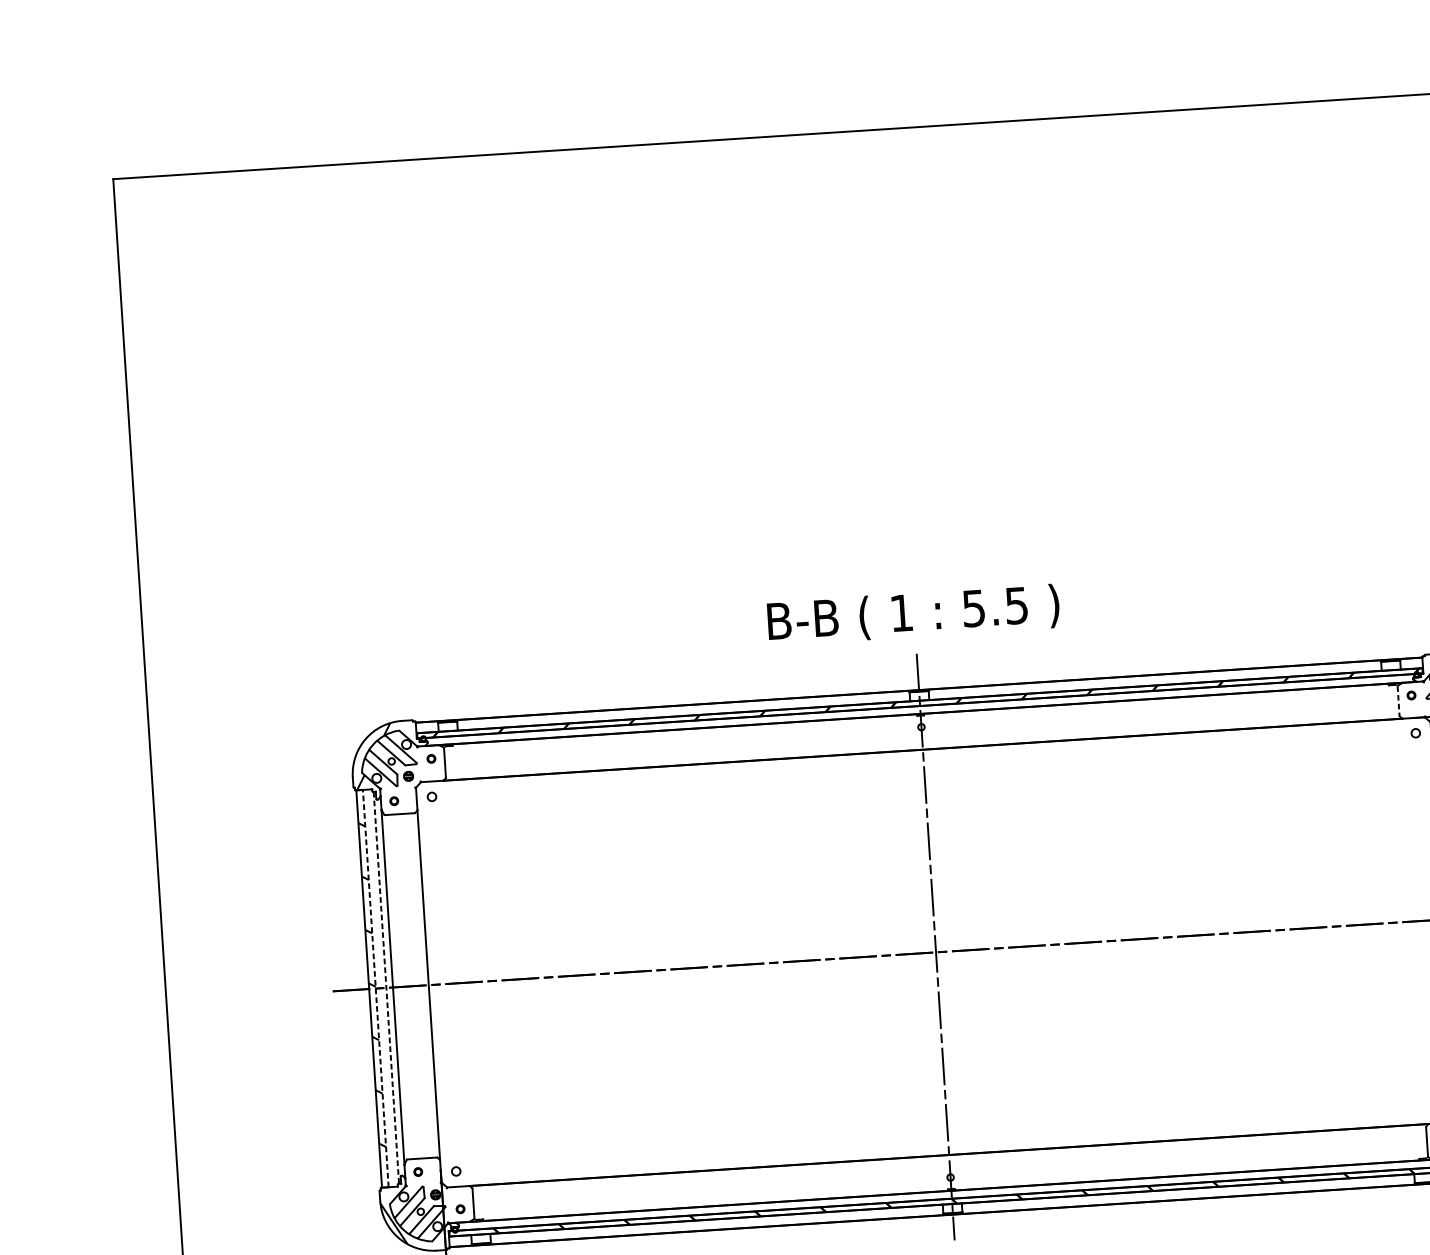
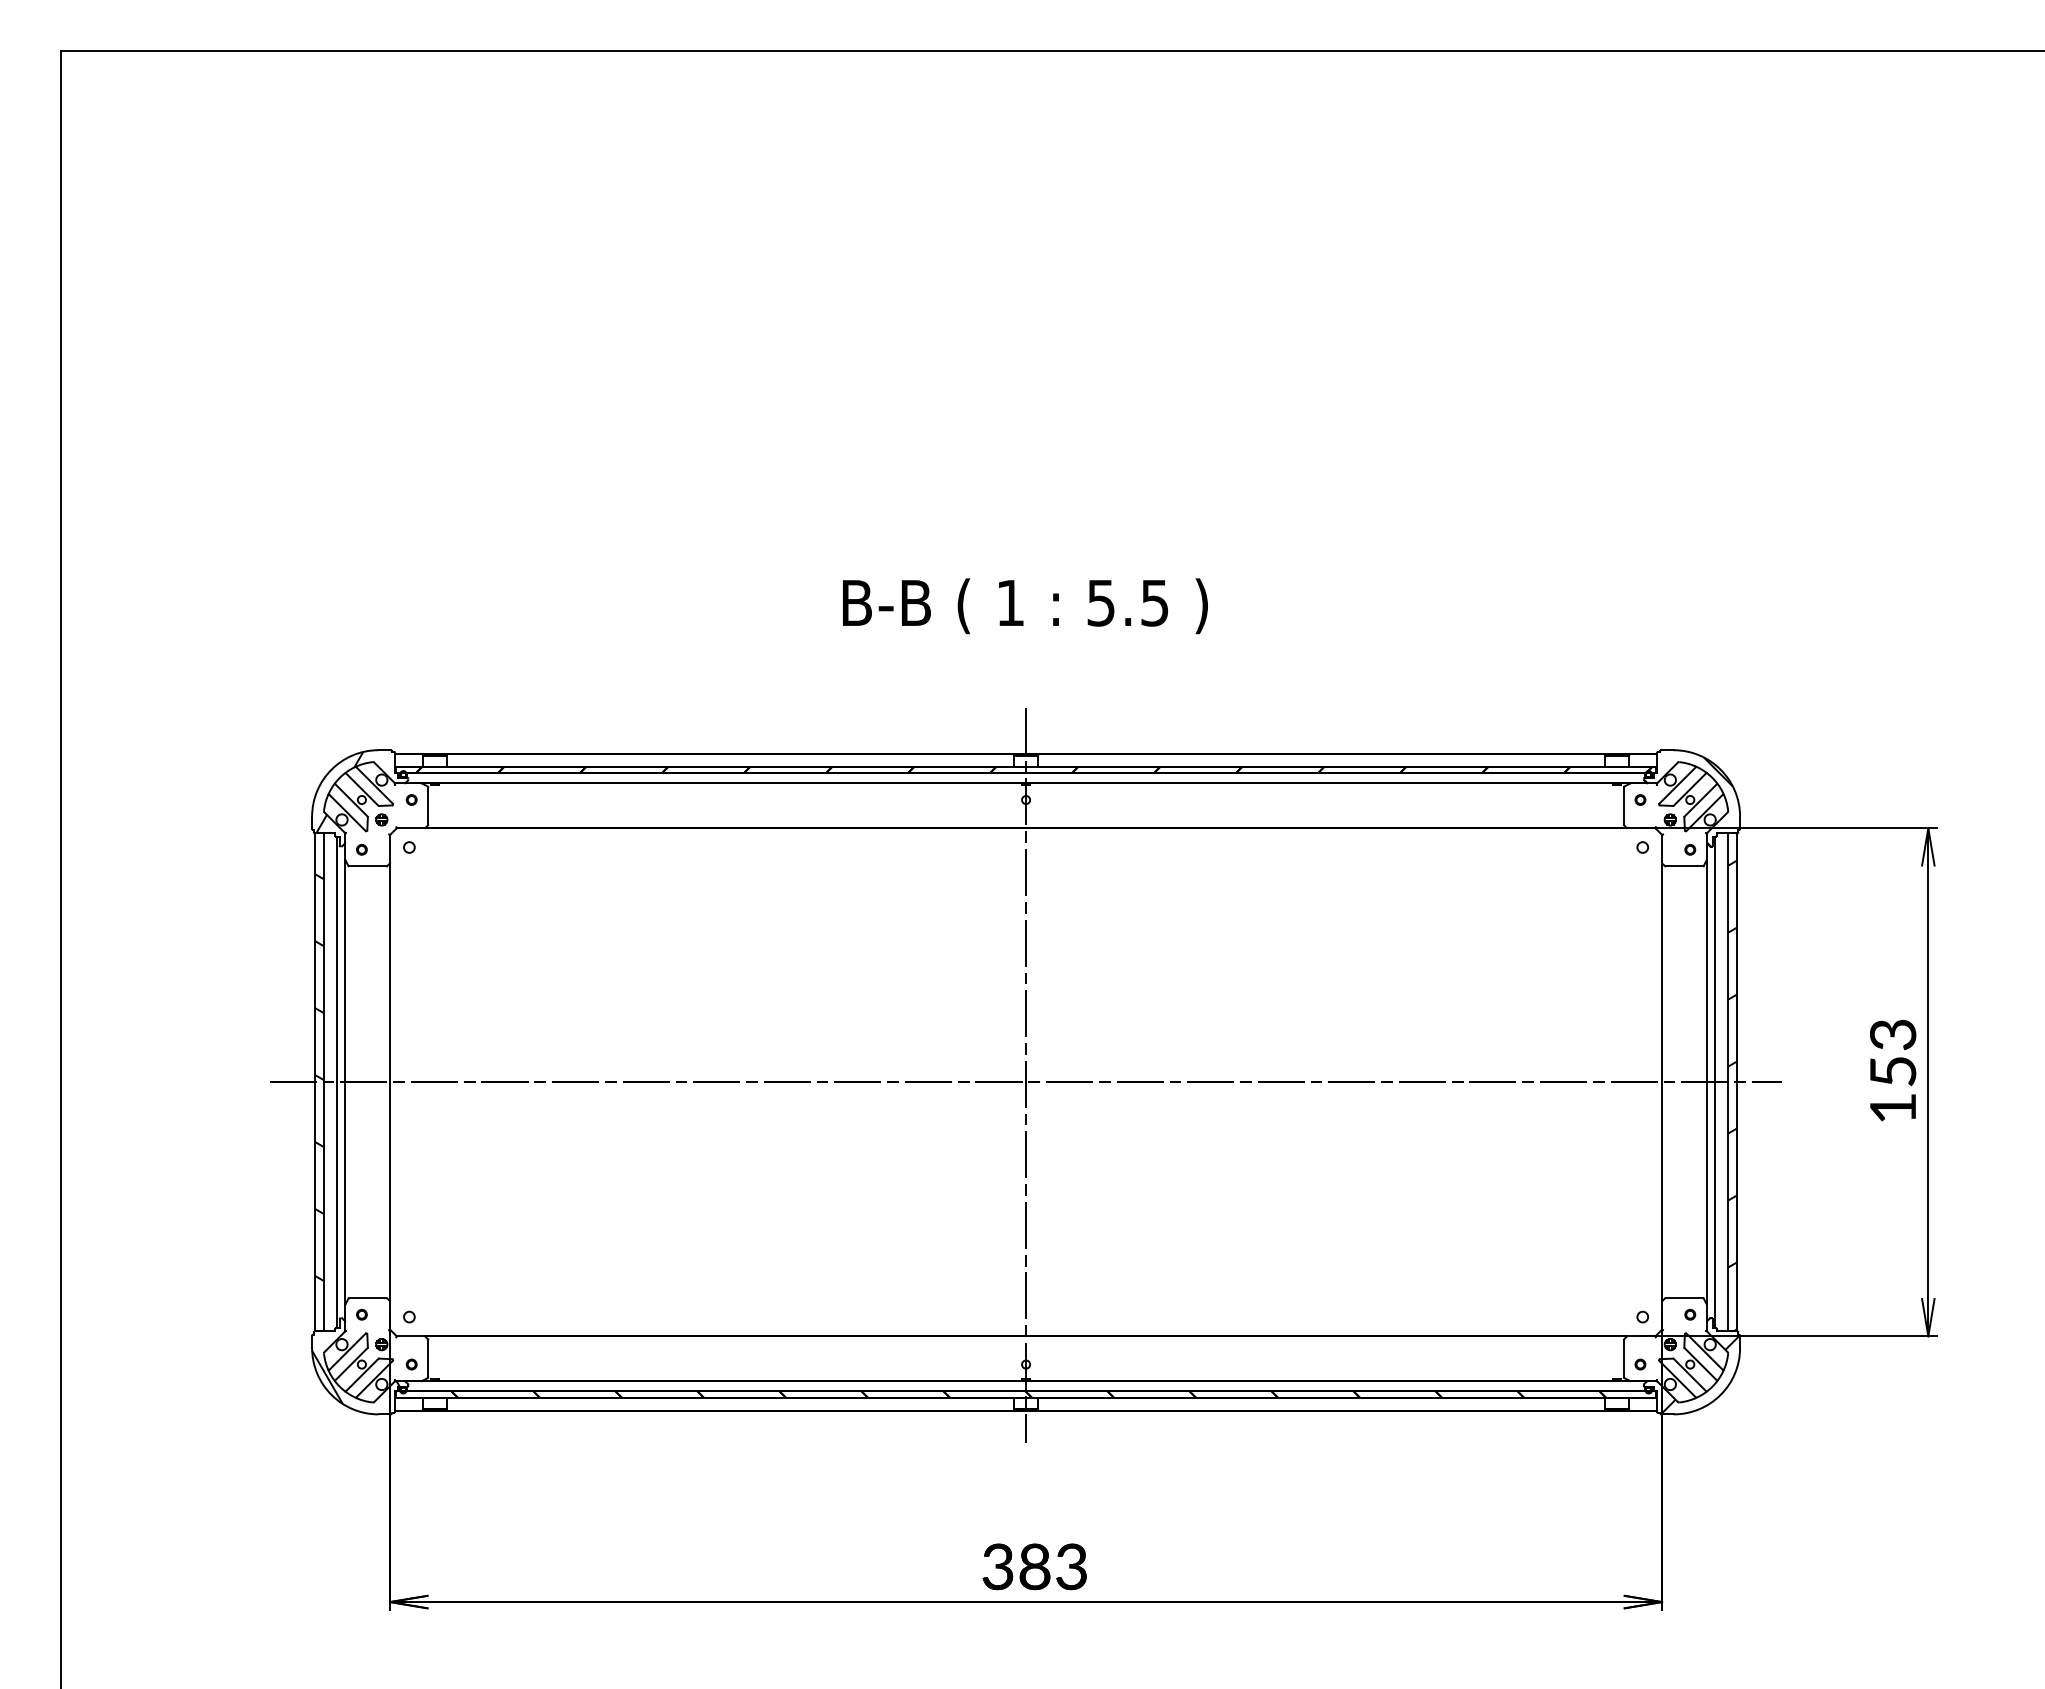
text: (913, 615) -> (1025, 606), moved
line: (1398, 700) -> (1623, 805), dashed -> solid
line: (375, 987) -> (323, 1081), dashed -> solid
line: (386, 988) -> (337, 1082), dashed -> solid

